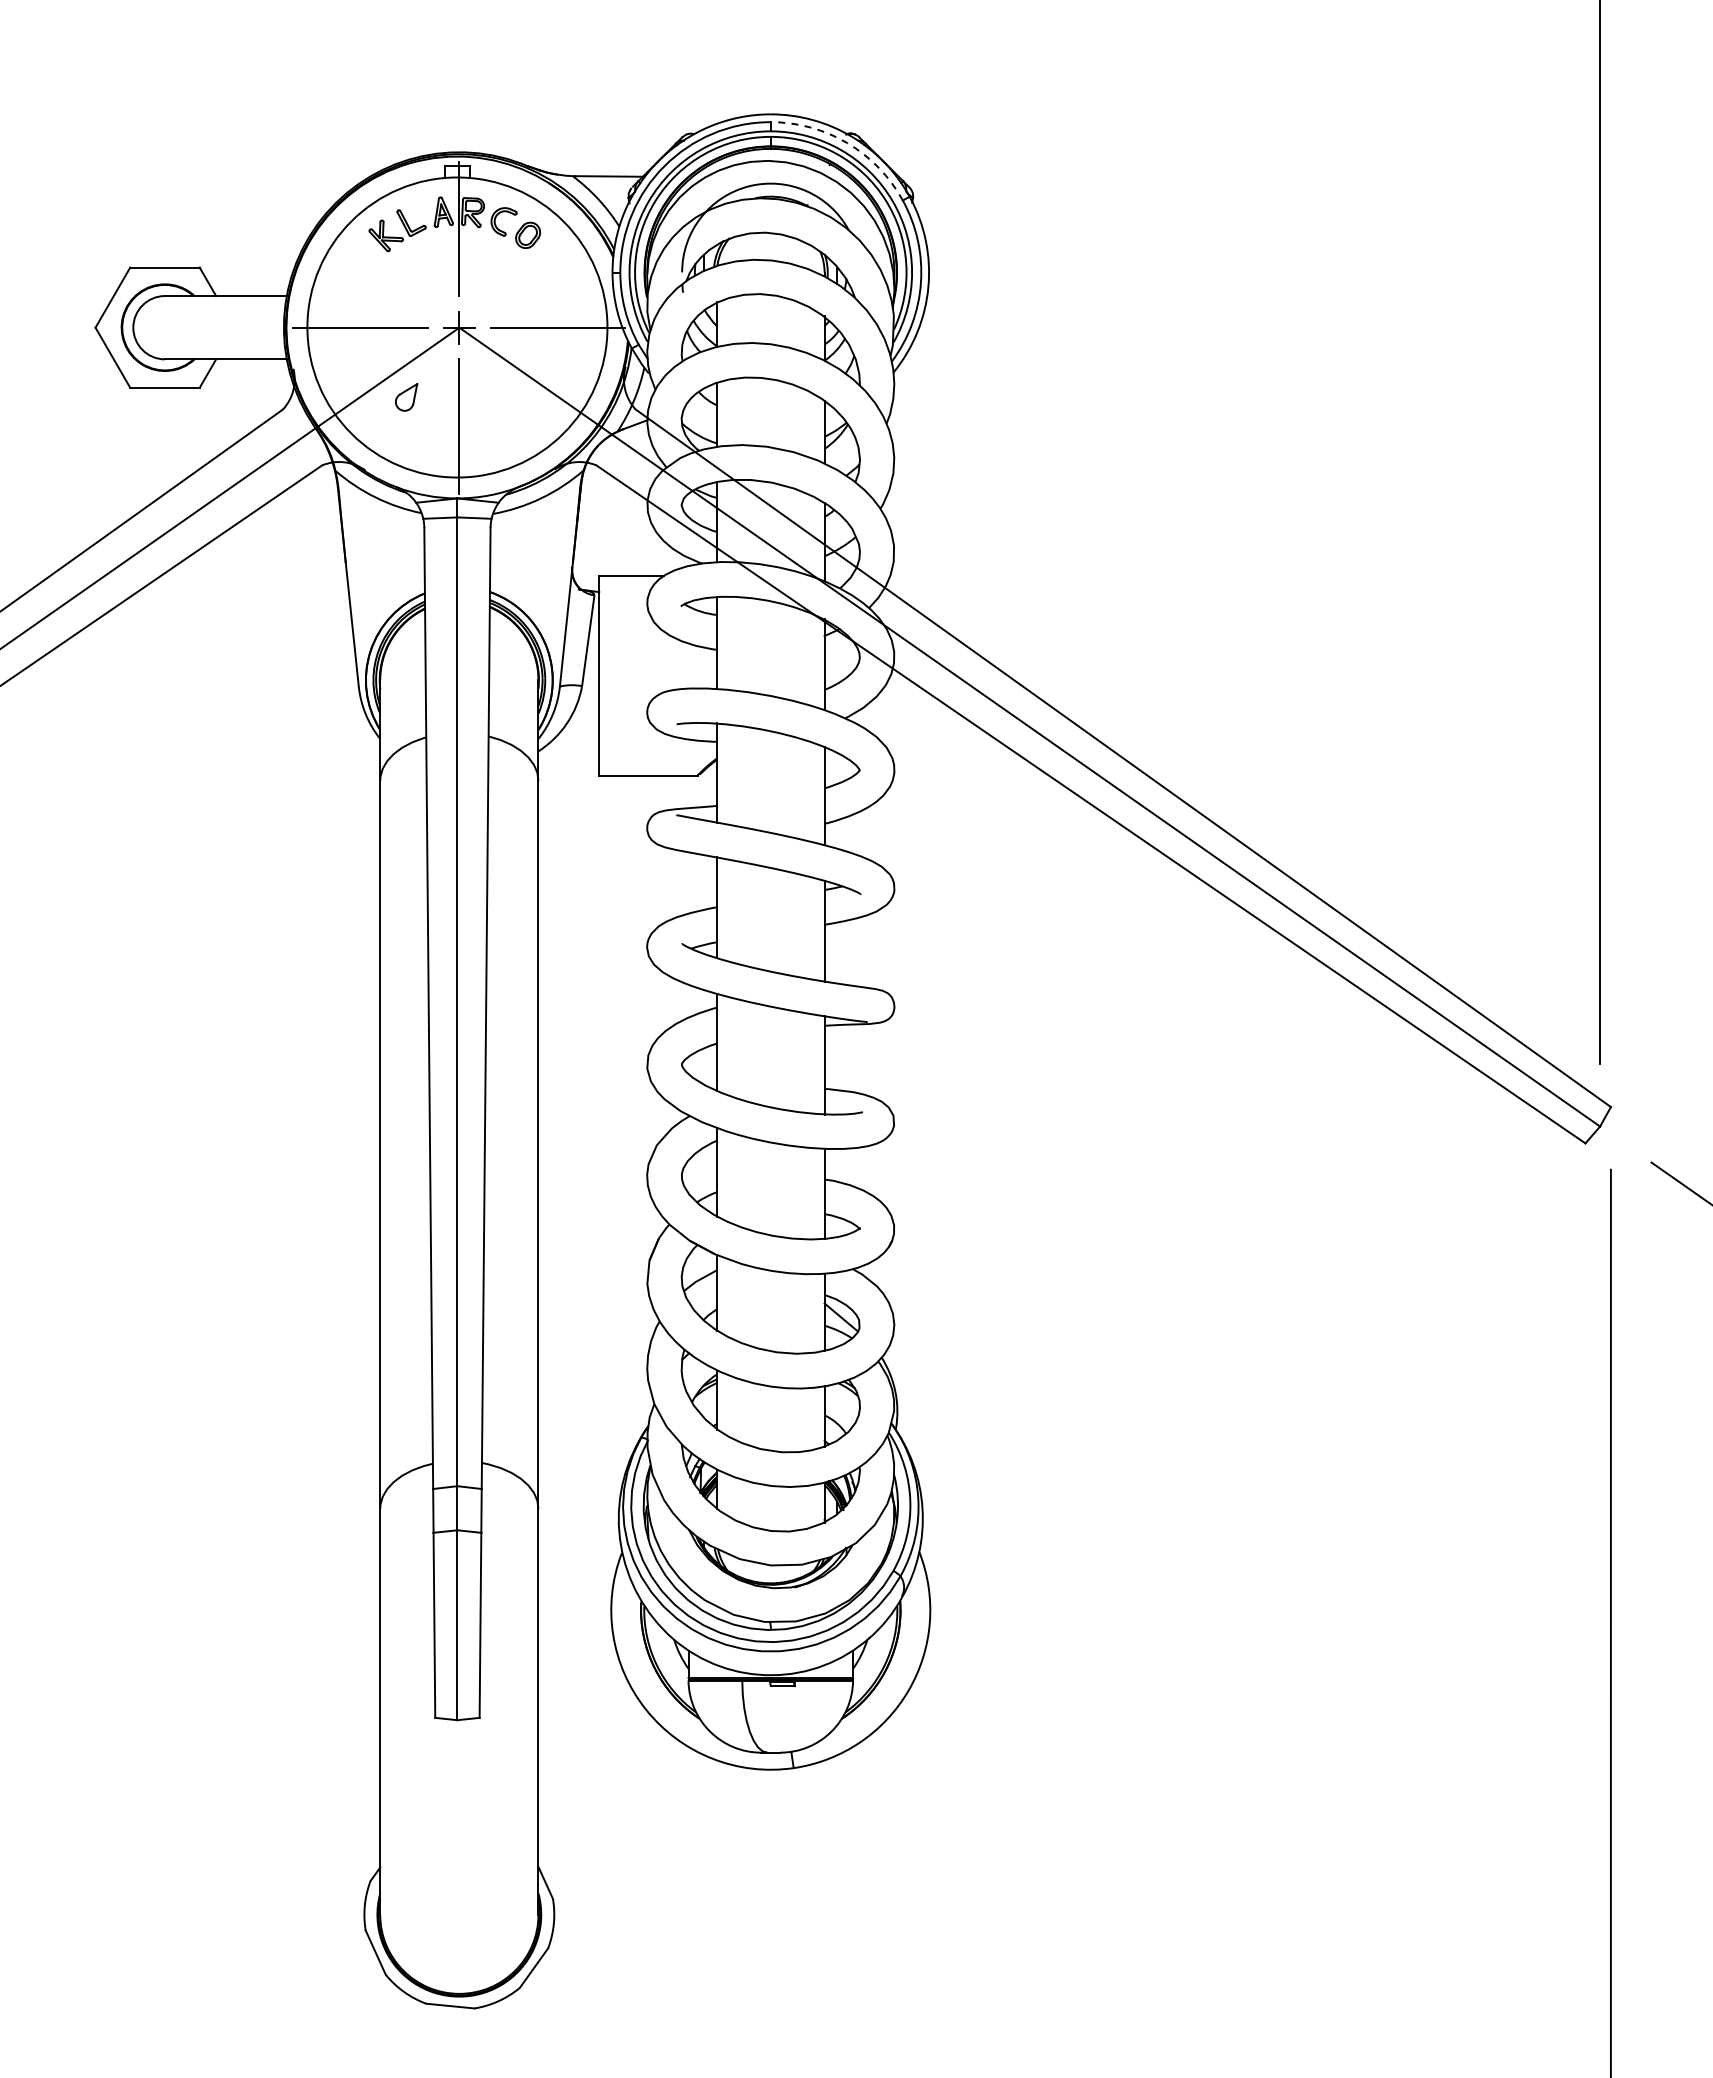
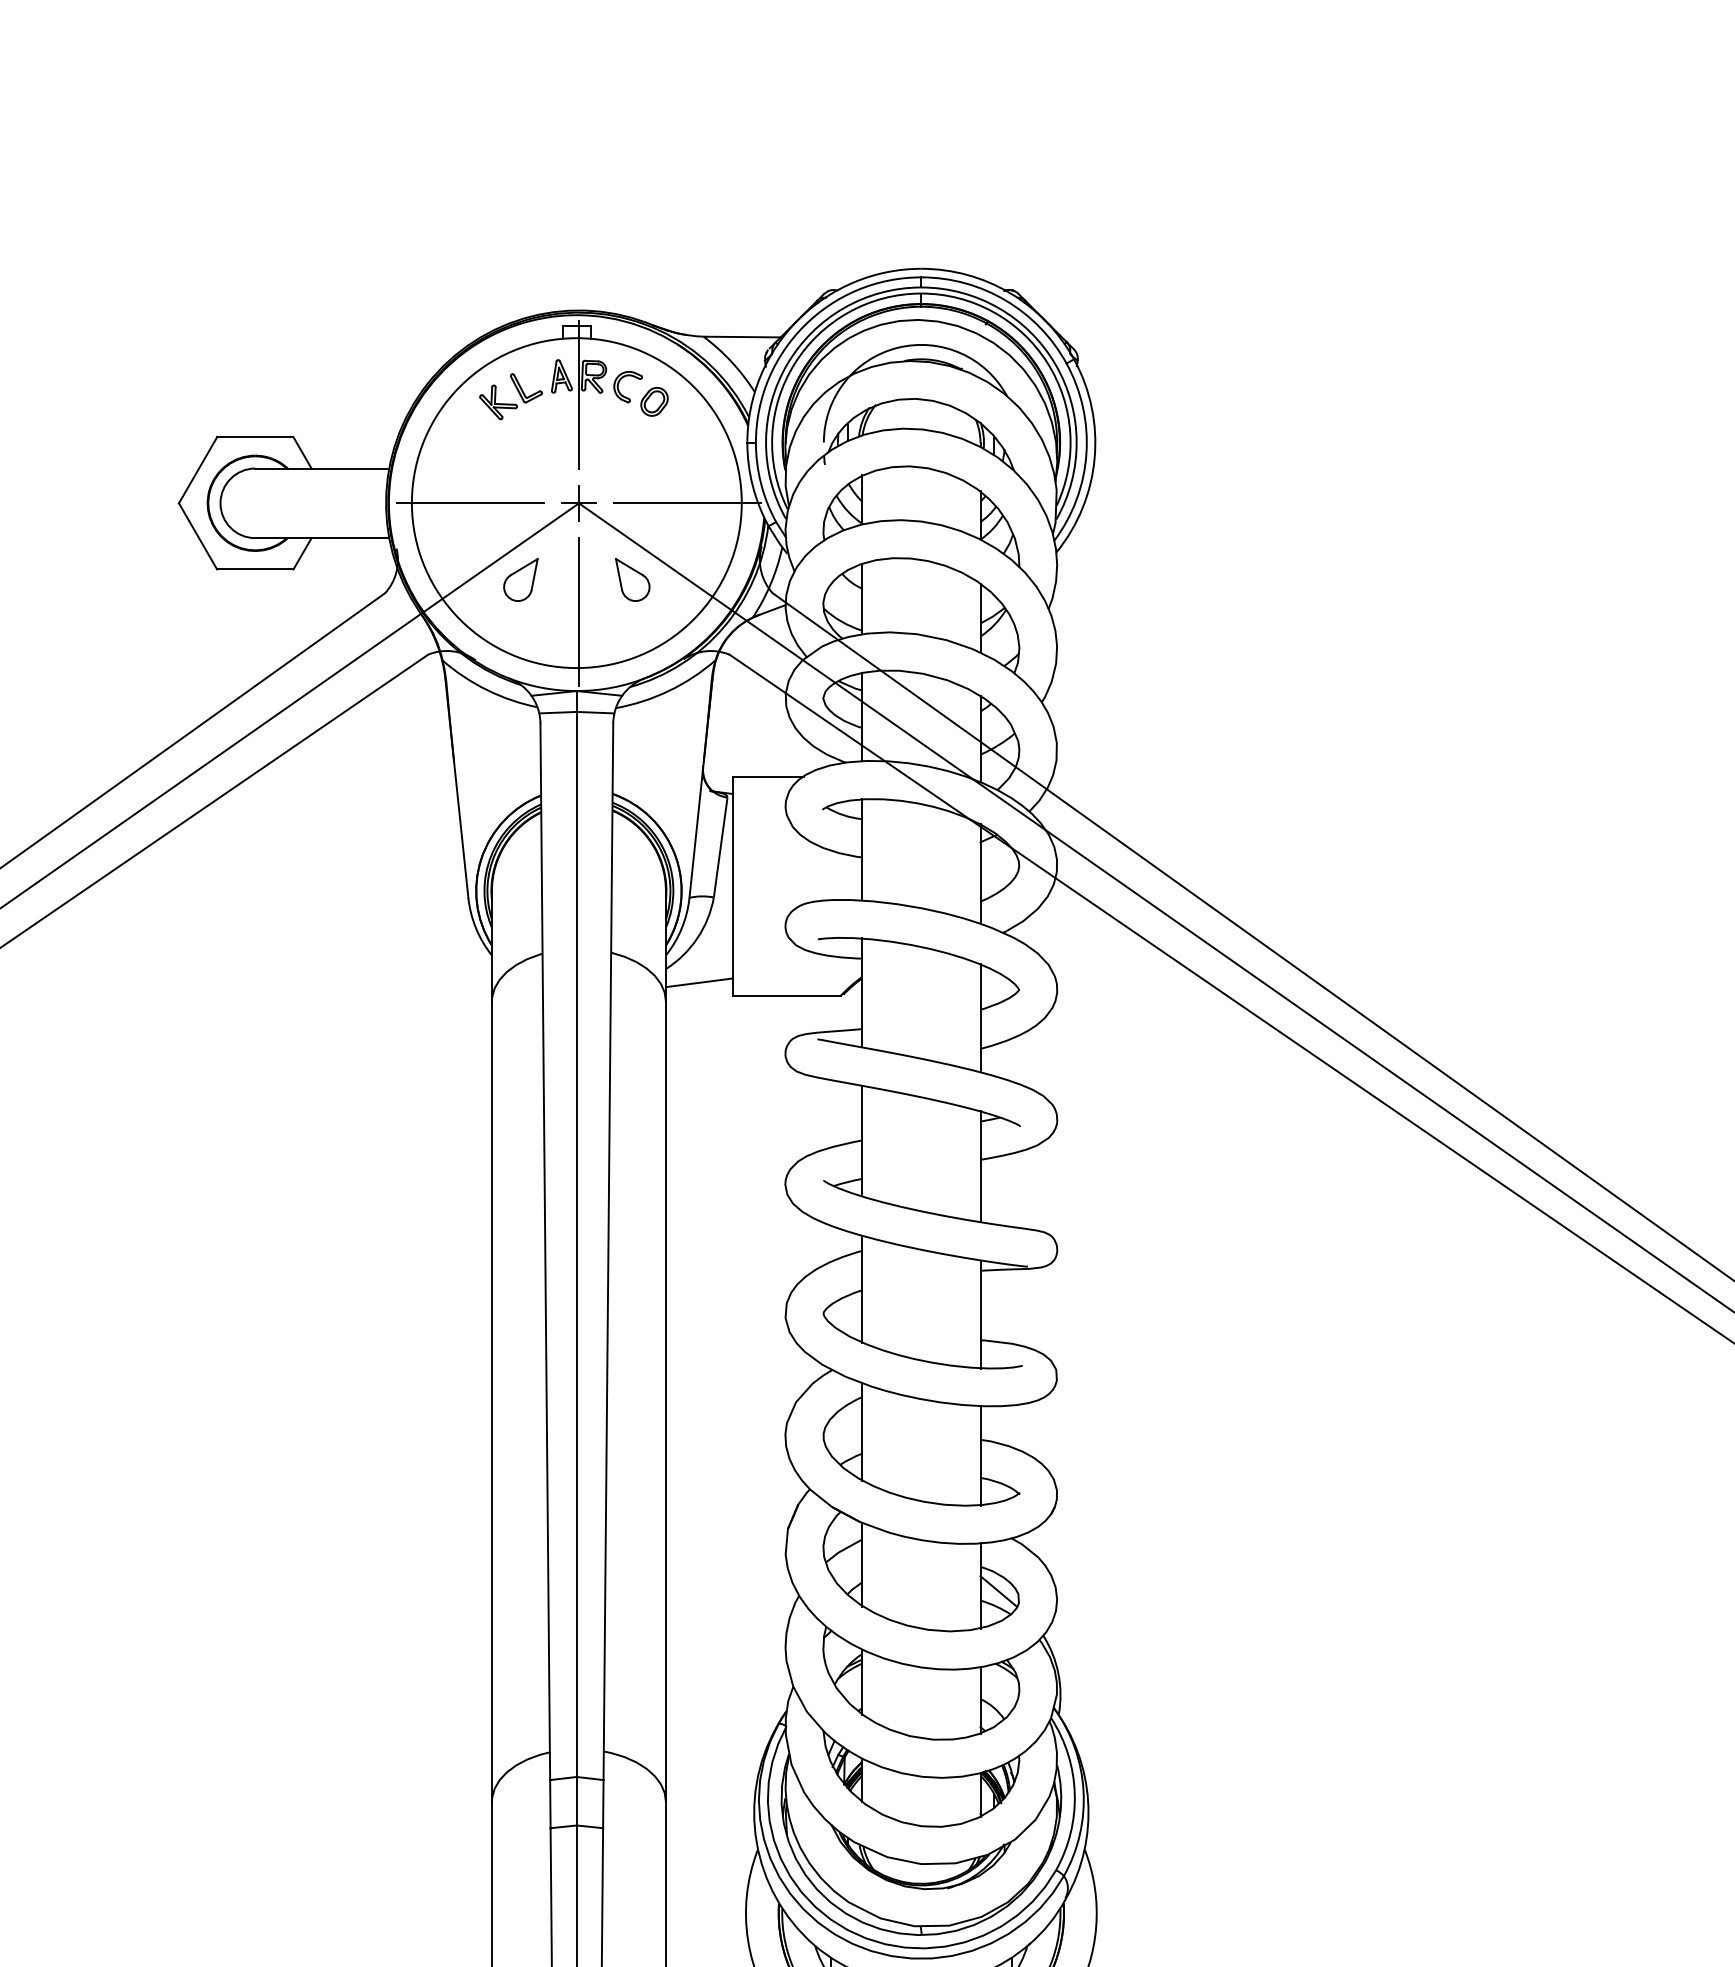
arc: (847, 143) -> (1005, 300), dashed -> solid
part: (406, 397) -> (520, 580), size x1.43
part: (508, 397) -> (632, 580), added
line: (568, 763) -> (698, 982), added

